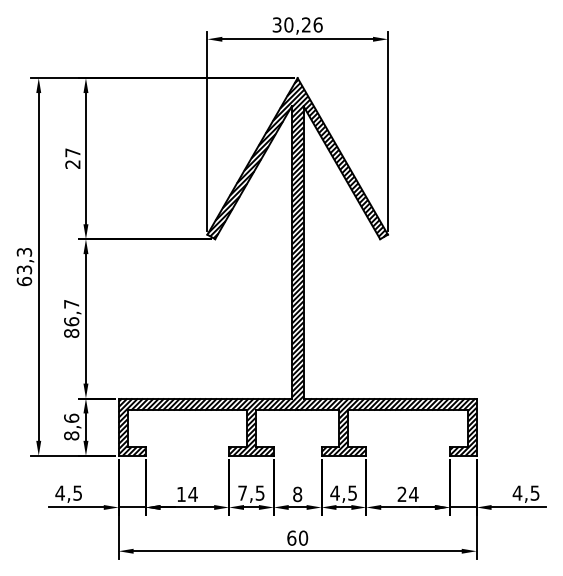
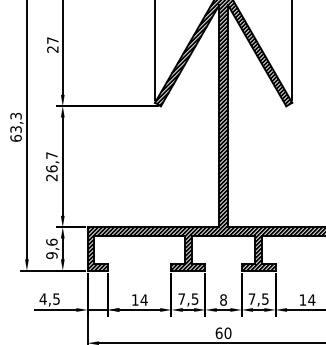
text: (71, 333) -> (51, 177), 86,7 -> 26,7
text: (71, 435) -> (51, 255), 8,6 -> 9,6
text: (334, 492) -> (251, 298), 4,5 -> 7,5
text: (401, 493) -> (302, 299), 24 -> 14

